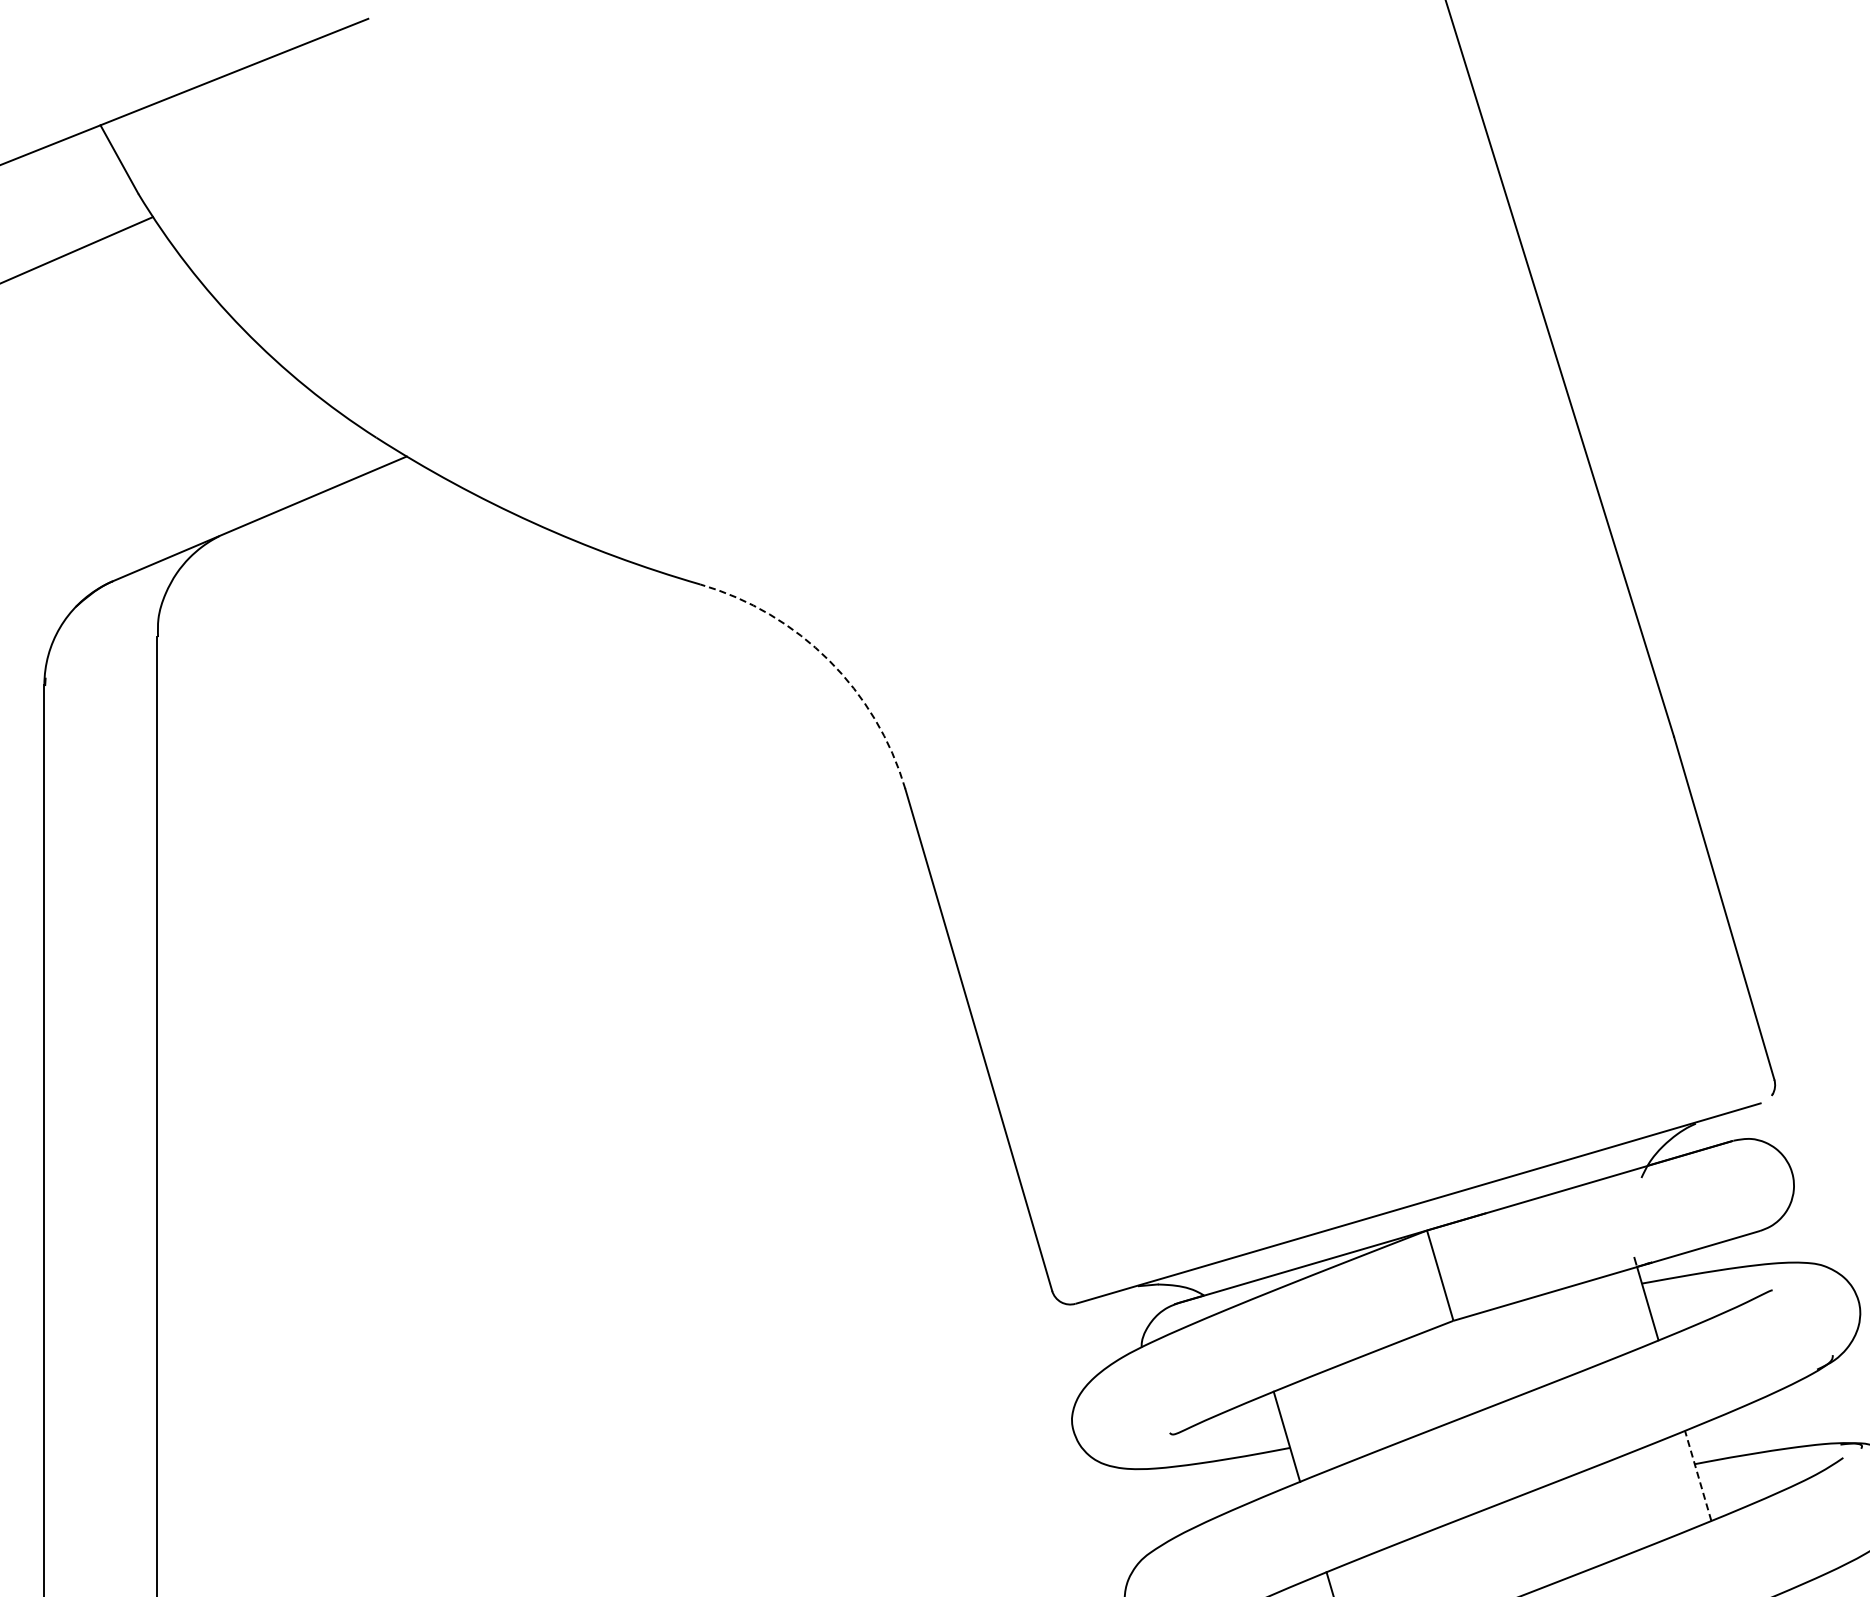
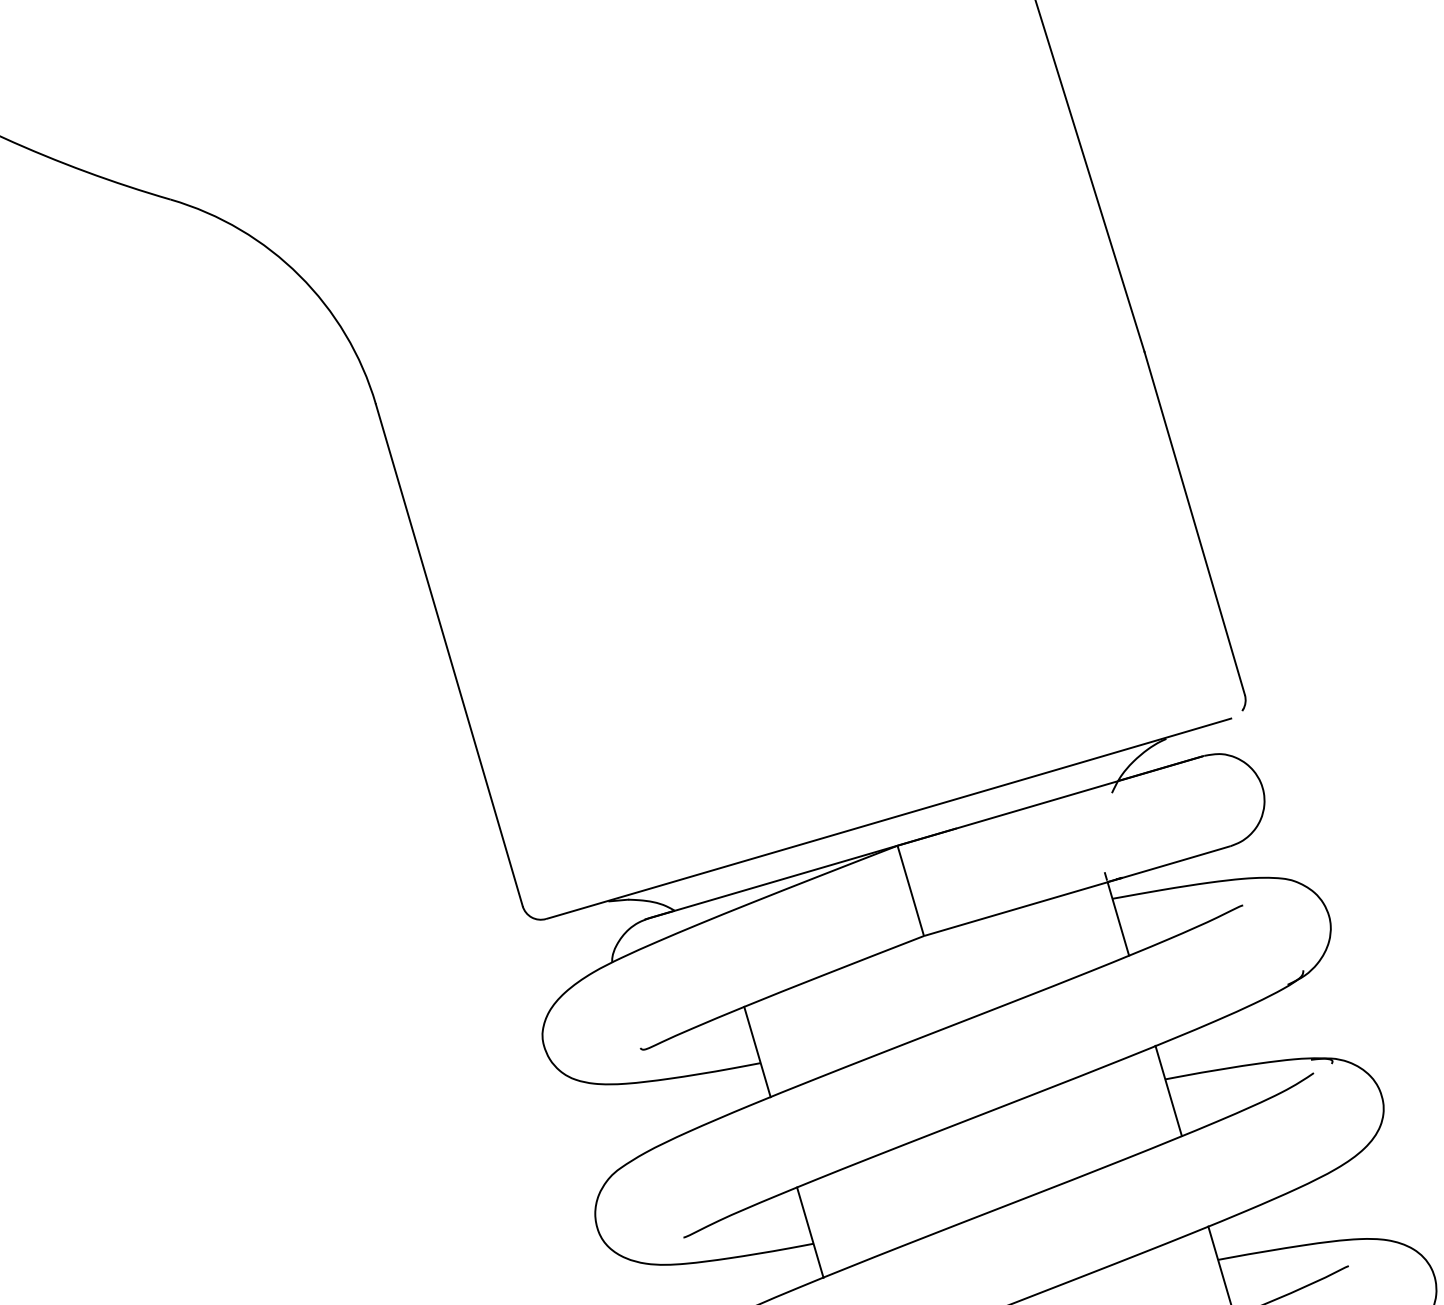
arc: (829, 660) -> (300, 275), dashed -> solid
line: (1698, 1475) -> (1169, 1090), dashed -> solid

